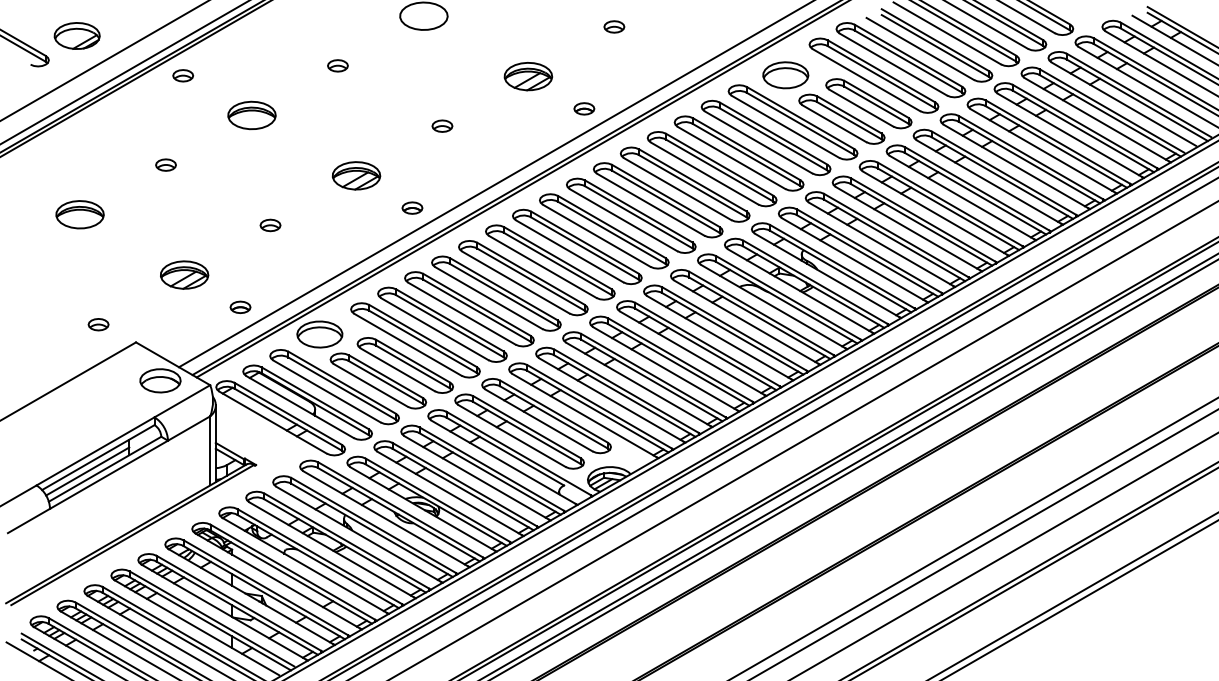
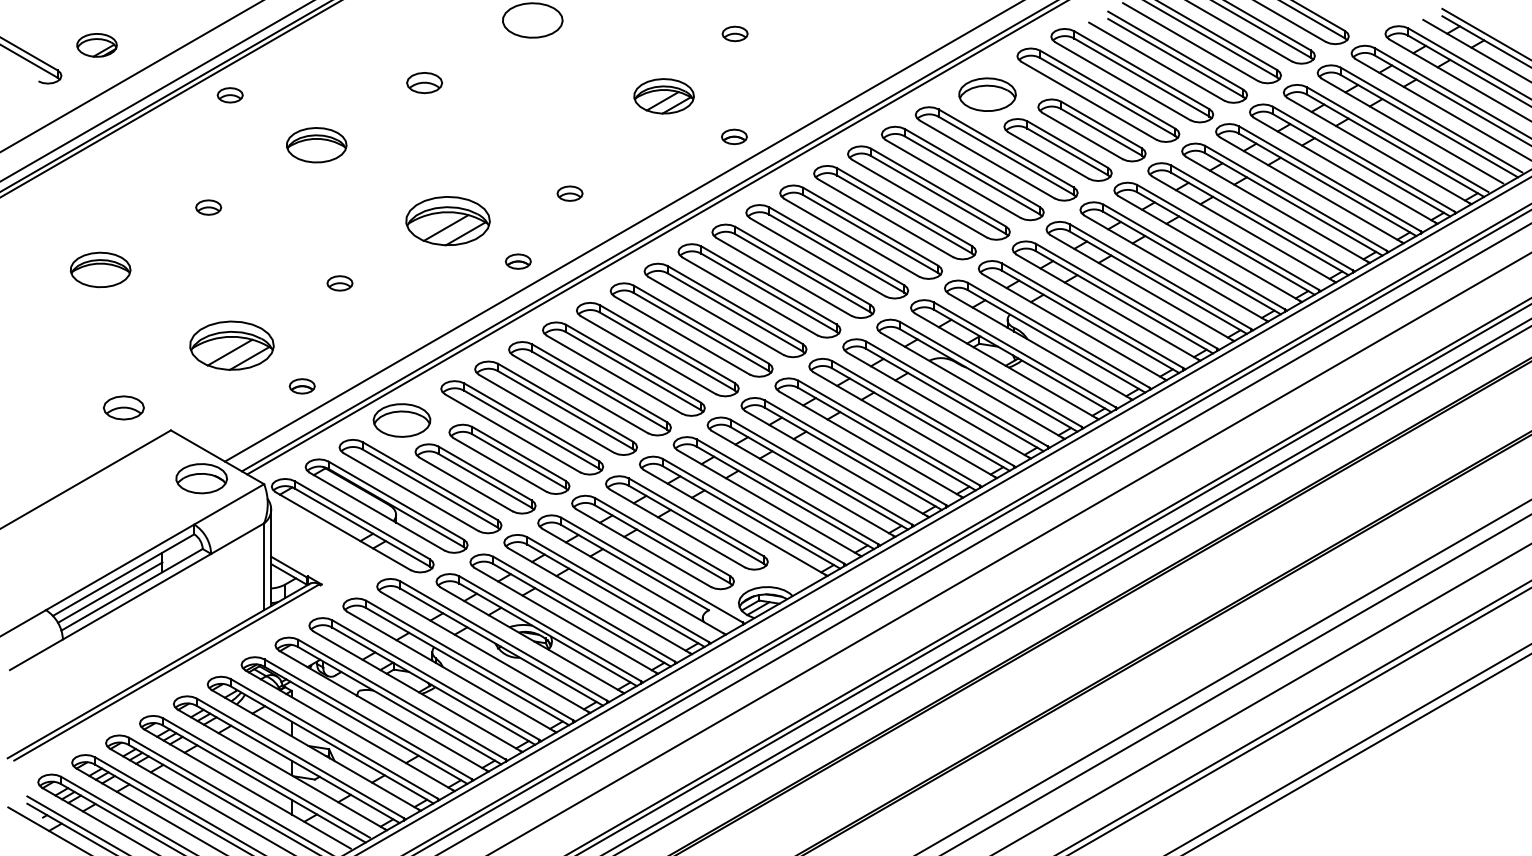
part: (613, 26) -> (734, 33), moved
part: (76, 36) -> (96, 45), size x0.7
part: (337, 65) -> (424, 82), size x1.4
part: (442, 126) -> (569, 193), moved
part: (356, 175) -> (447, 220), size x1.4
part: (184, 274) -> (231, 345), size x1.4
part: (98, 324) -> (123, 408), size x1.6

